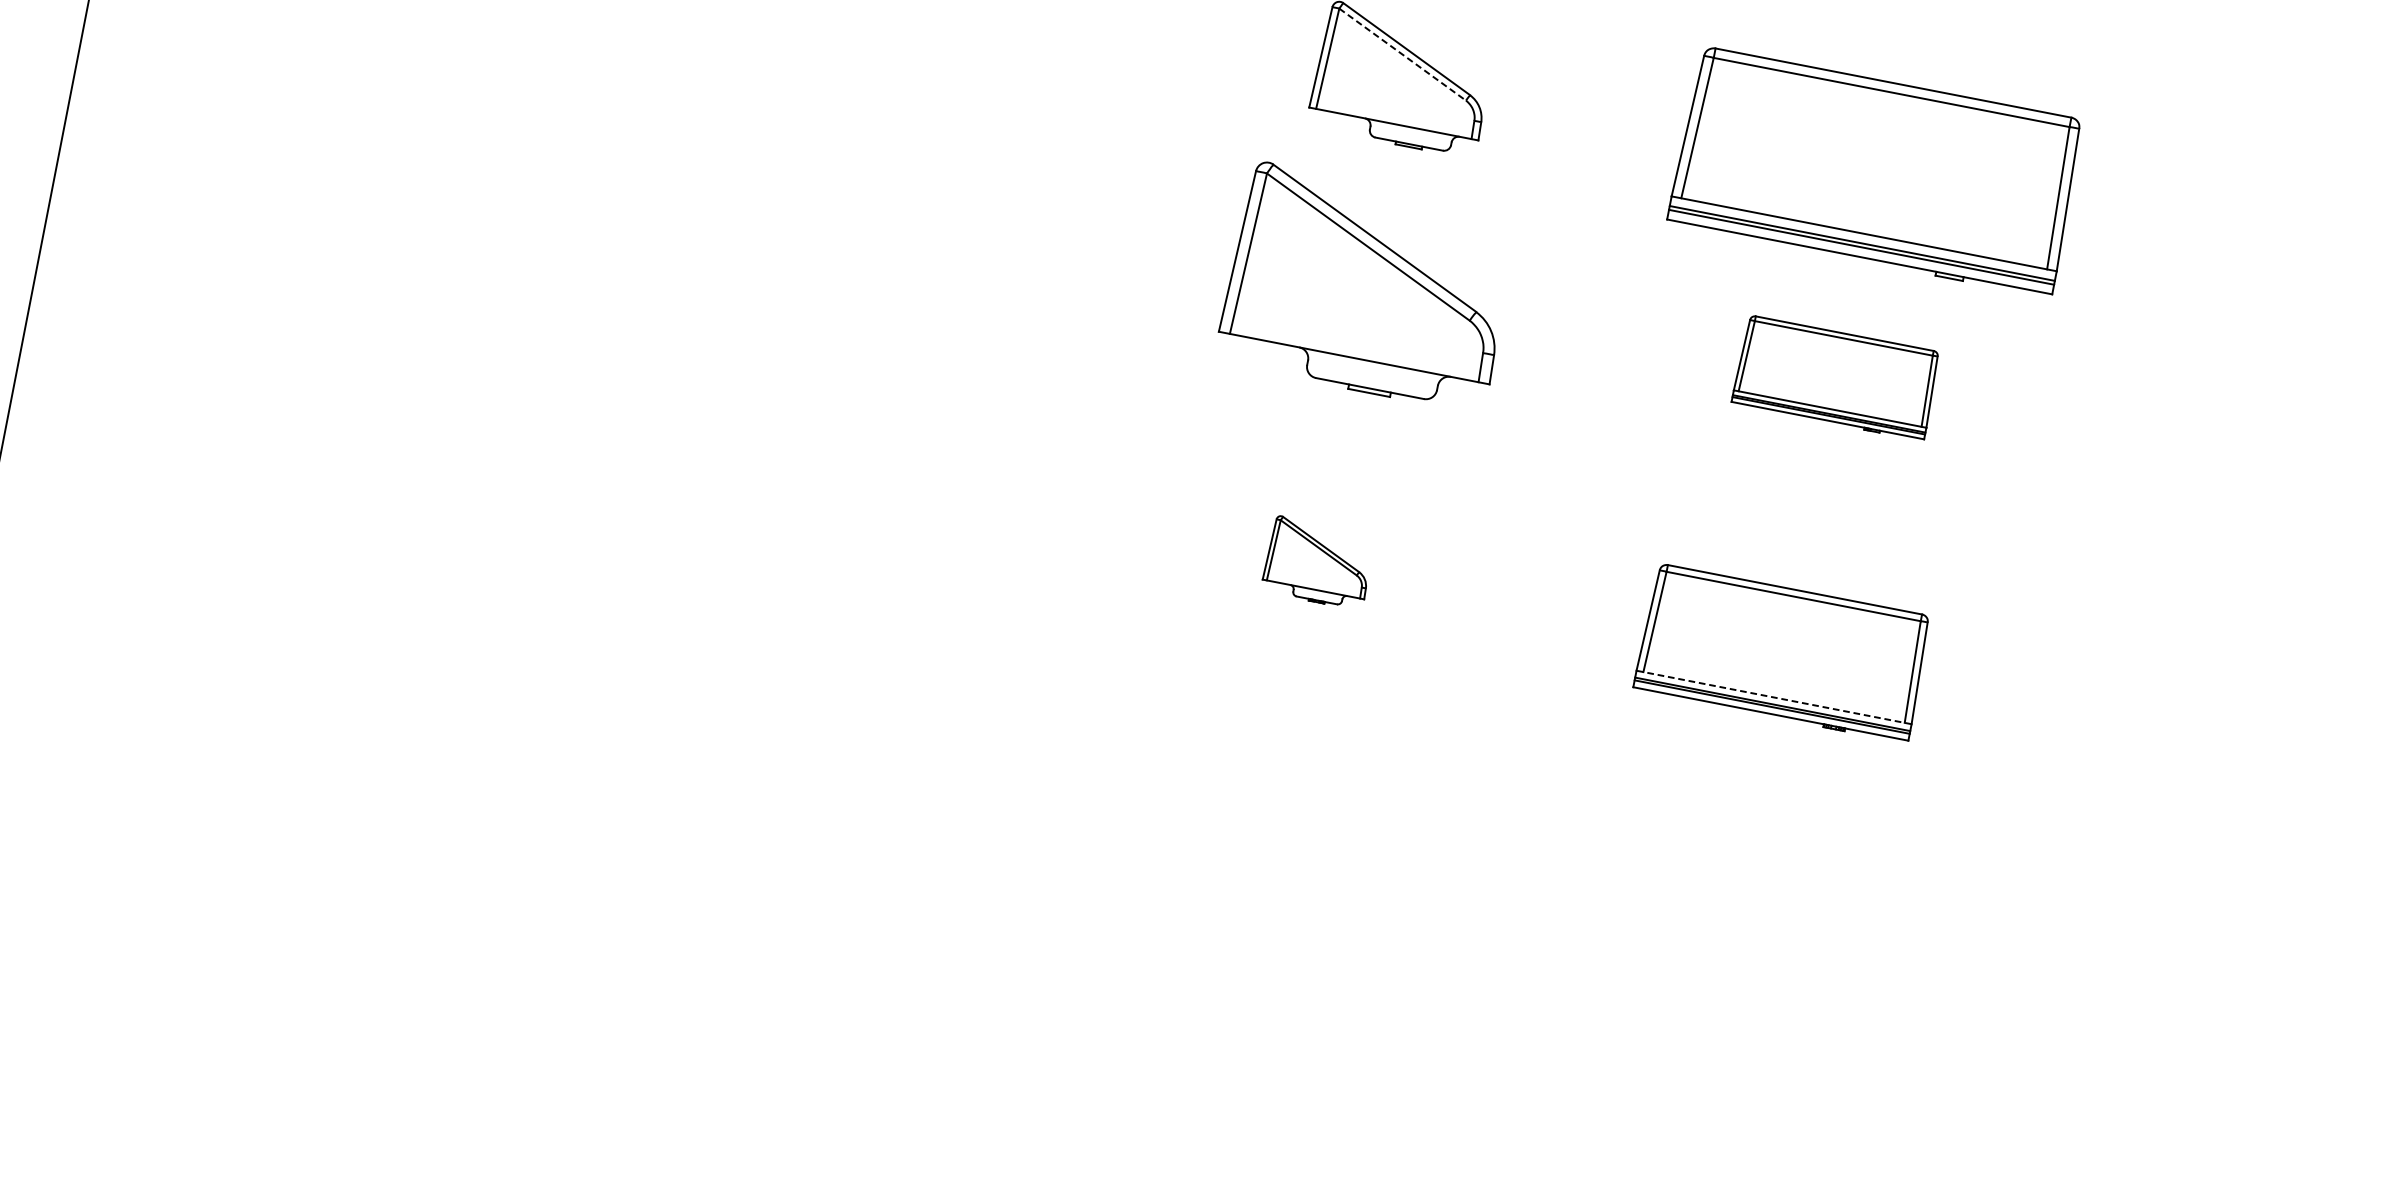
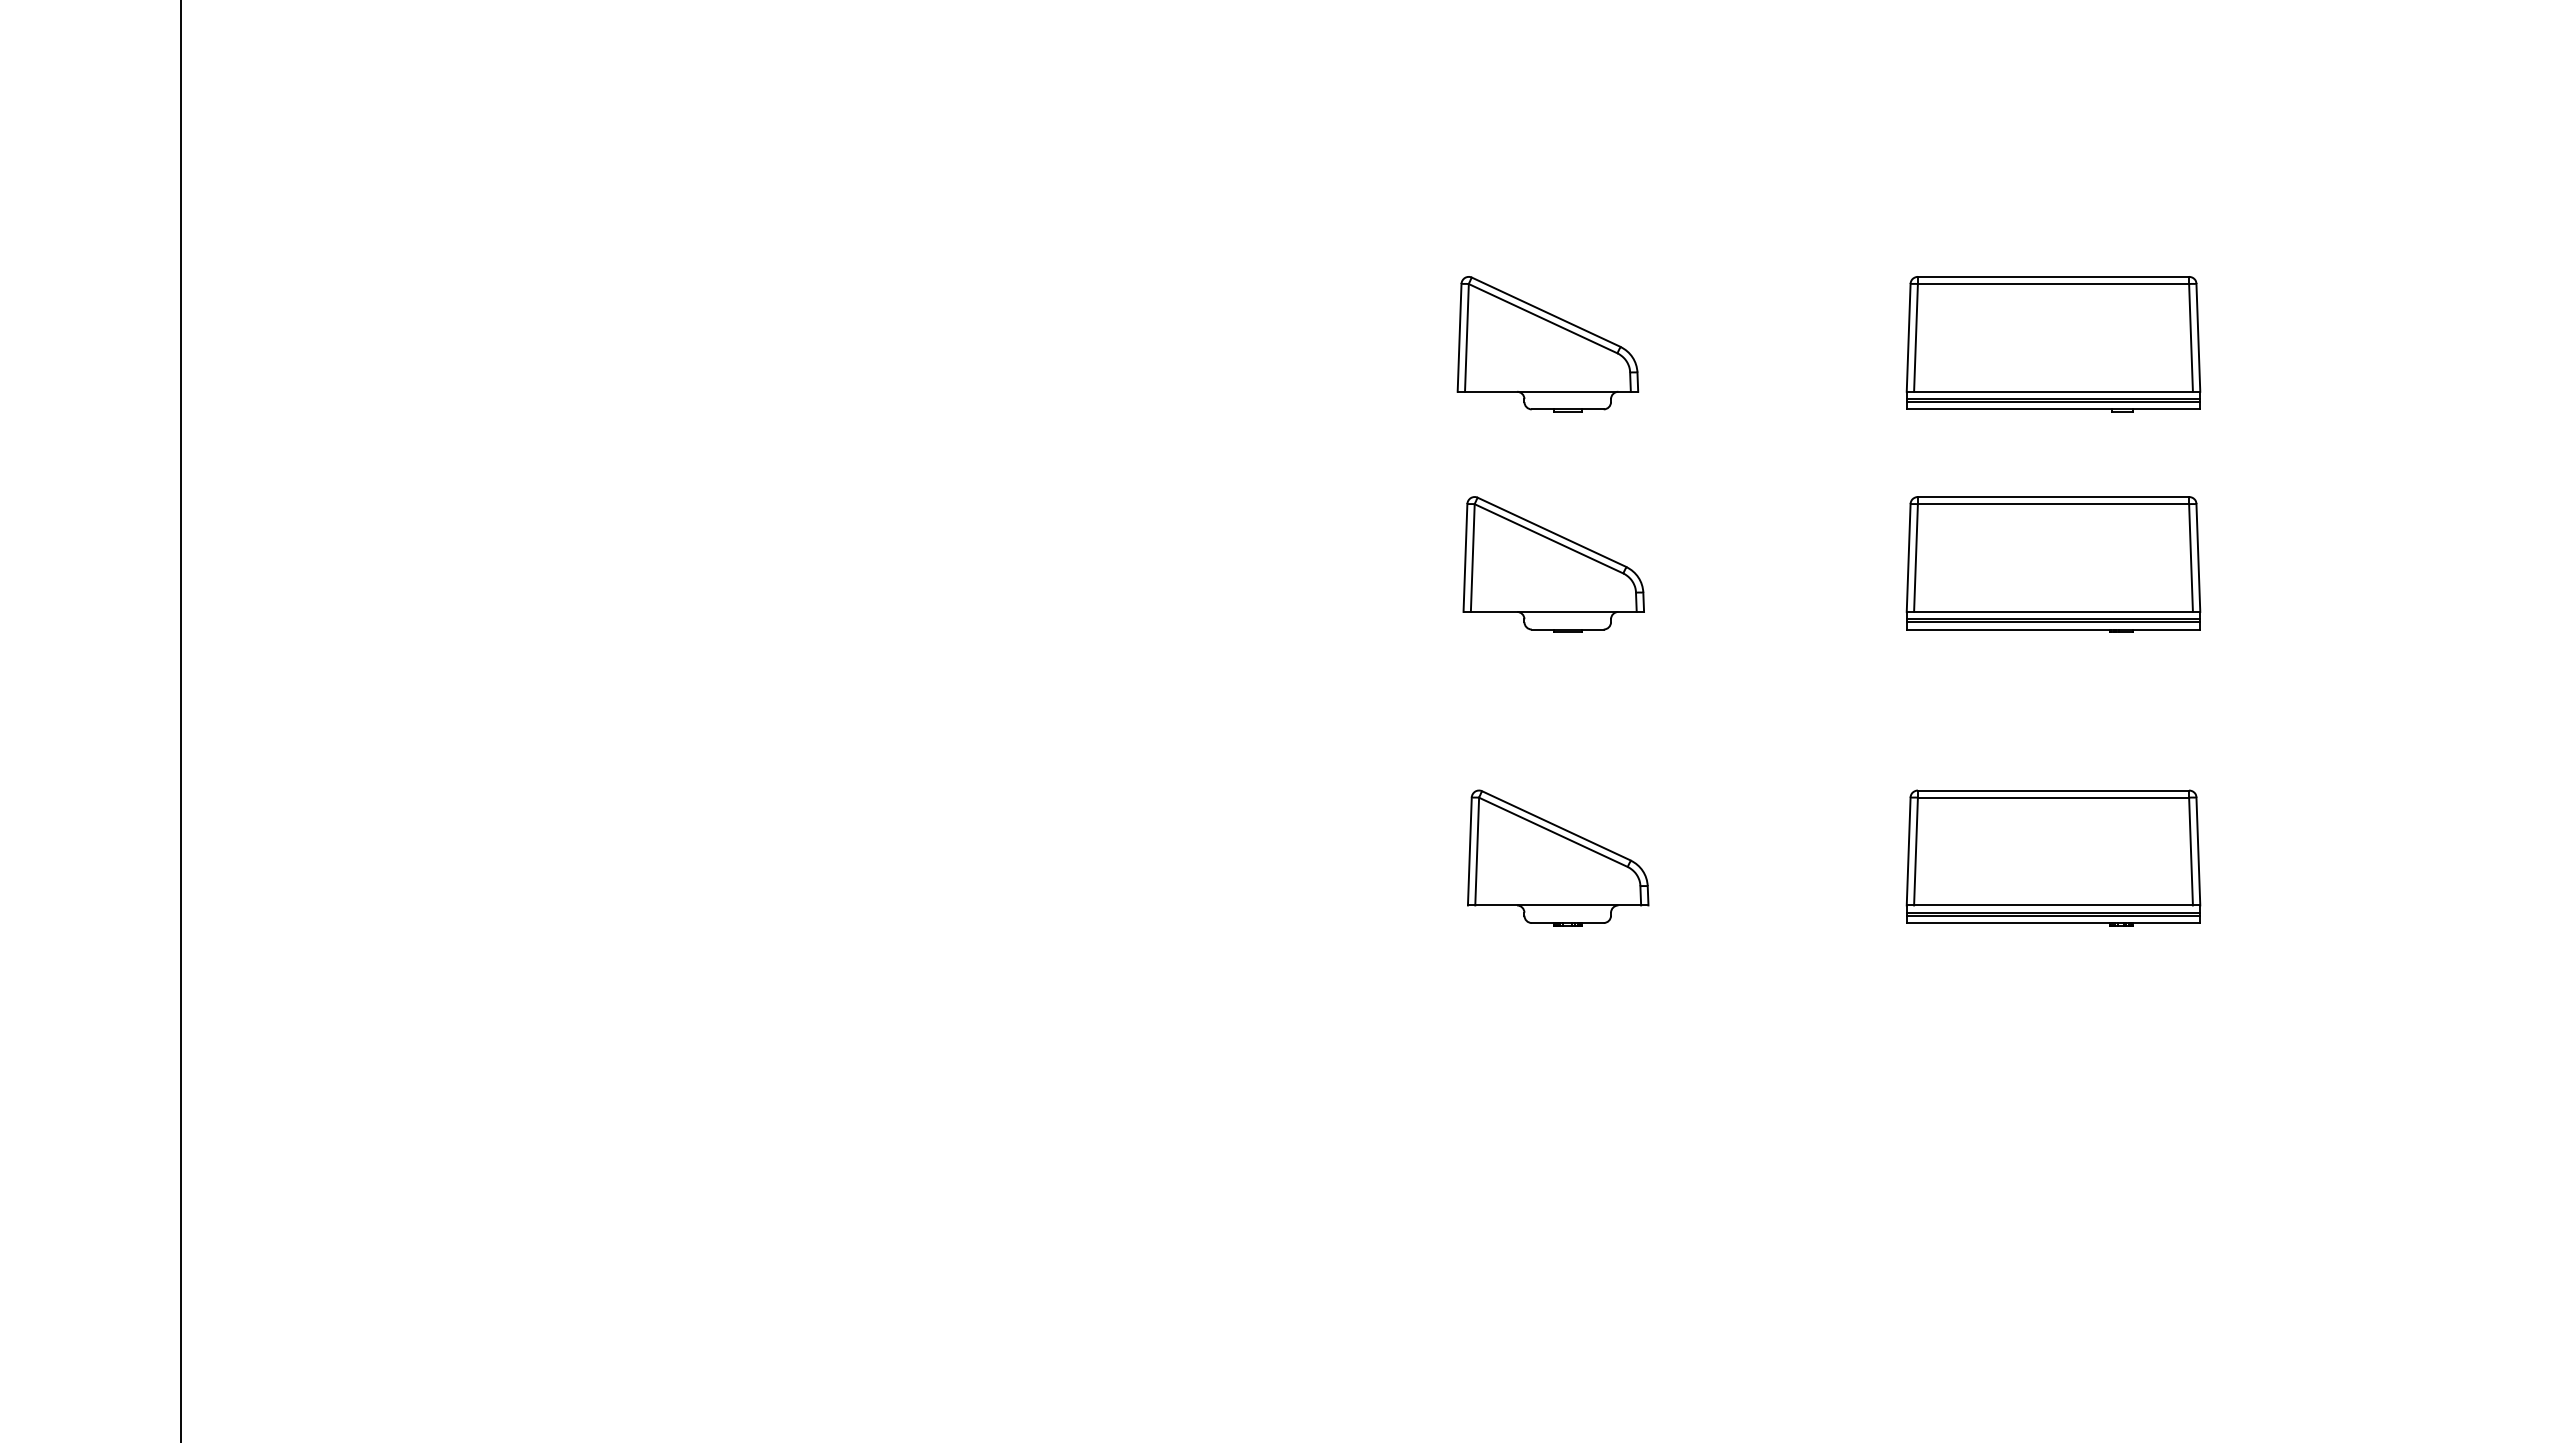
line: (1403, 54) -> (1543, 318), dashed -> solid
part: (1876, 171) -> (2053, 344), size x0.71
part: (1367, 286) -> (1553, 564), size x0.62
part: (1836, 377) -> (2053, 564), size x1.43
part: (1318, 562) -> (1558, 857), size x1.67
line: (1774, 697) -> (2053, 905), dashed -> solid

